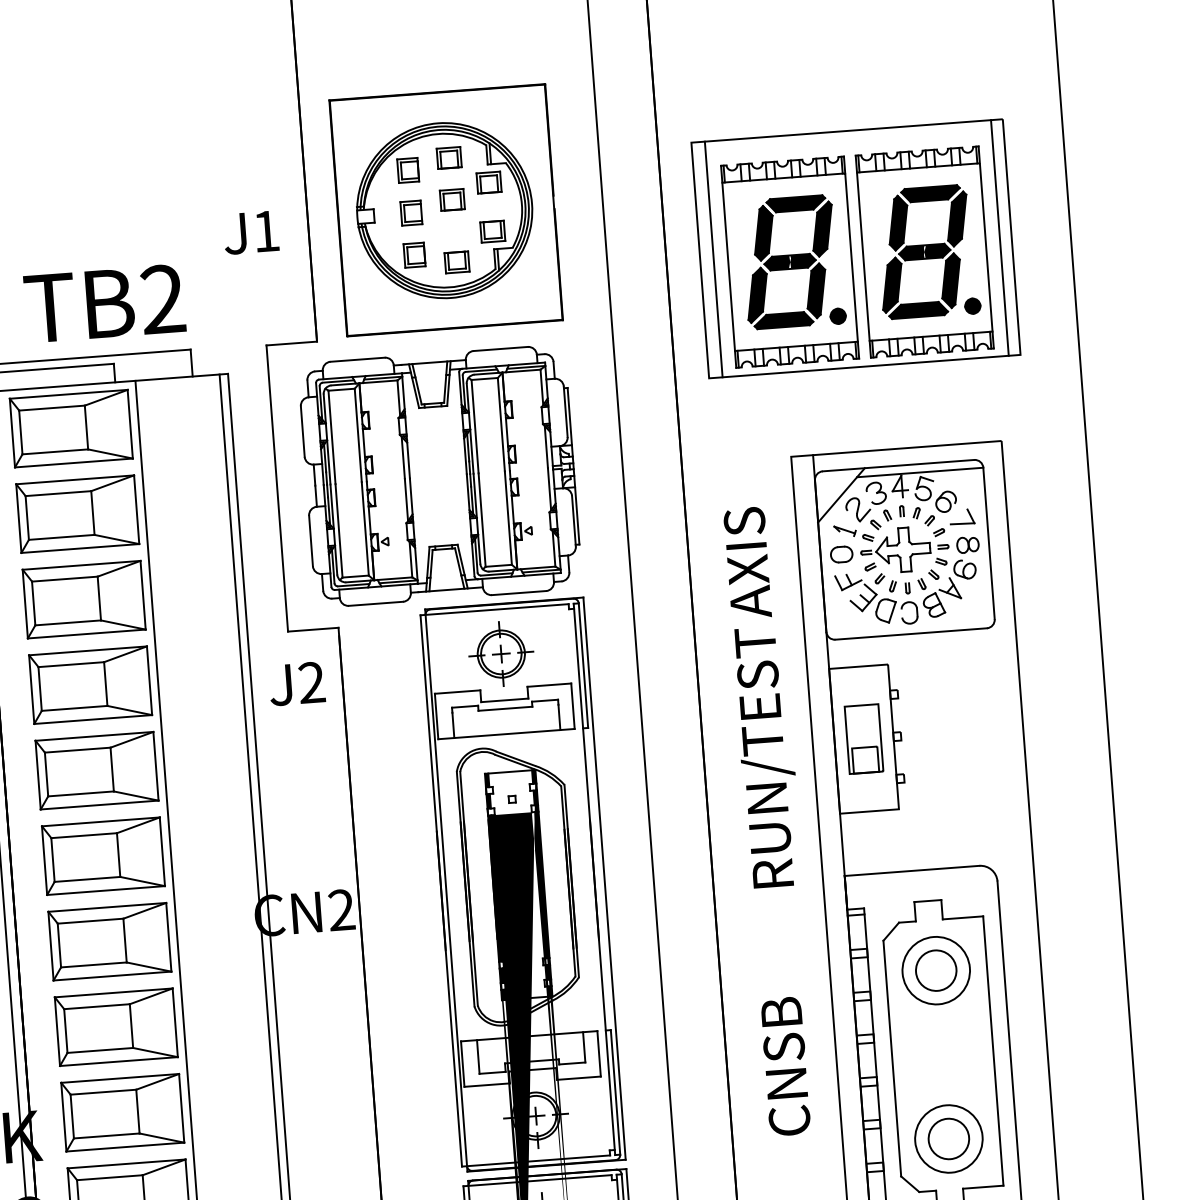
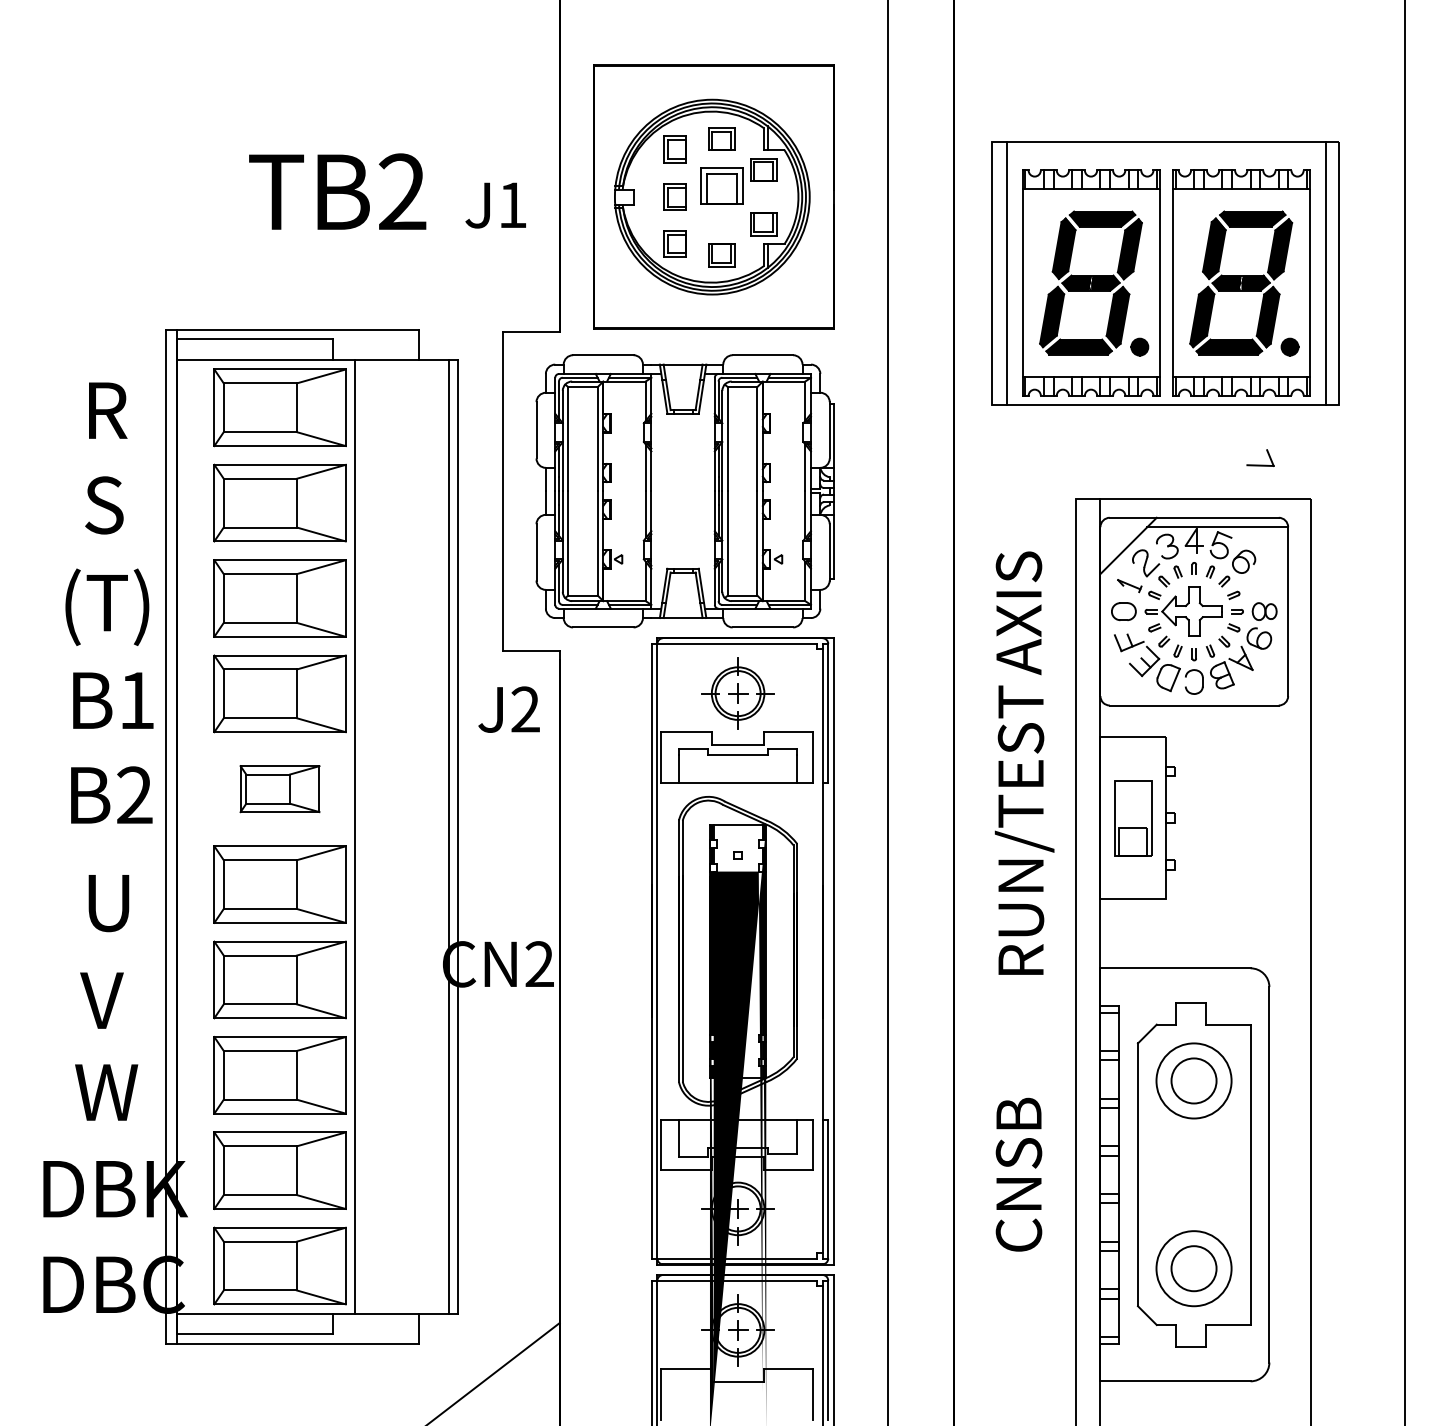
part: (452, 199) -> (721, 185), size x1.6
text: (104, 303) -> (337, 191), moved
part: (962, 522) -> (1260, 464), moved
part: (96, 770) -> (279, 788), size x0.6

